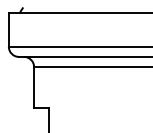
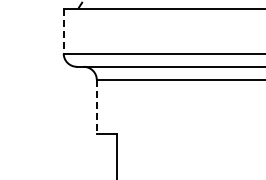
line: (8, 30) -> (63, 31), solid -> dashed
line: (33, 87) -> (96, 107), solid -> dashed

